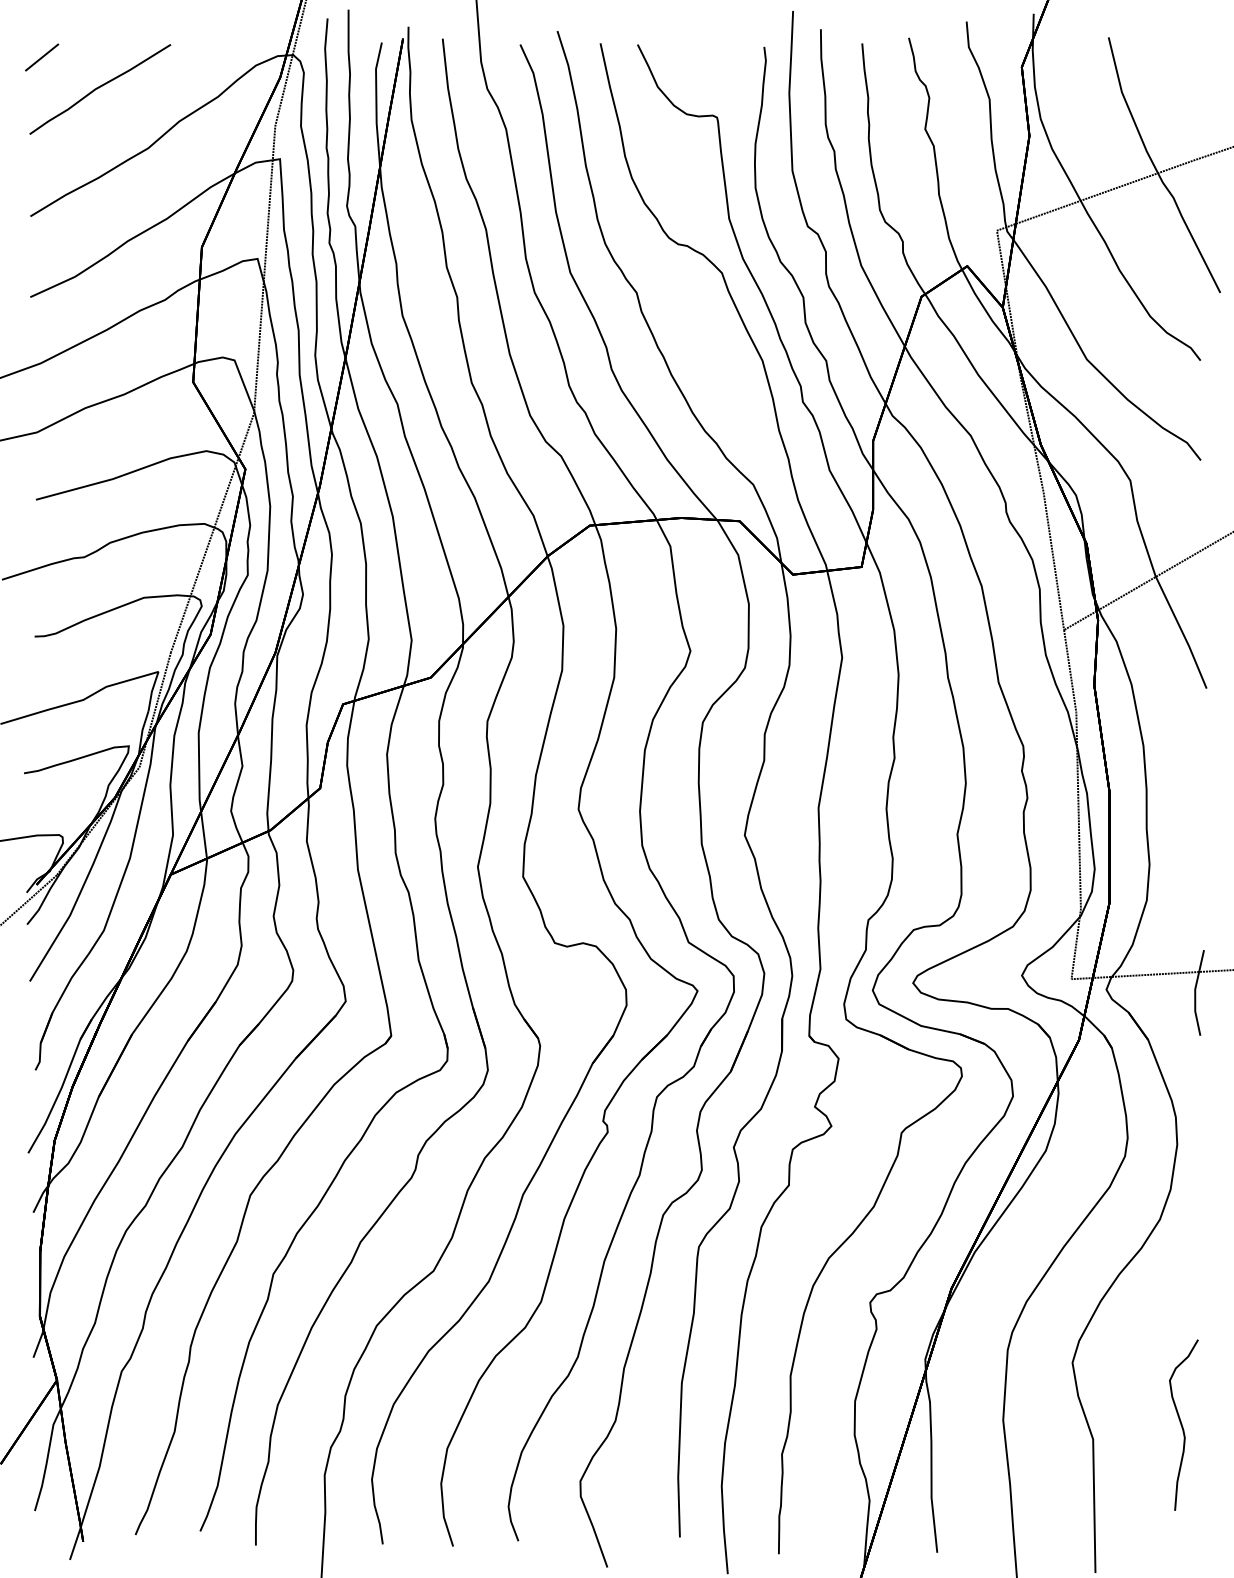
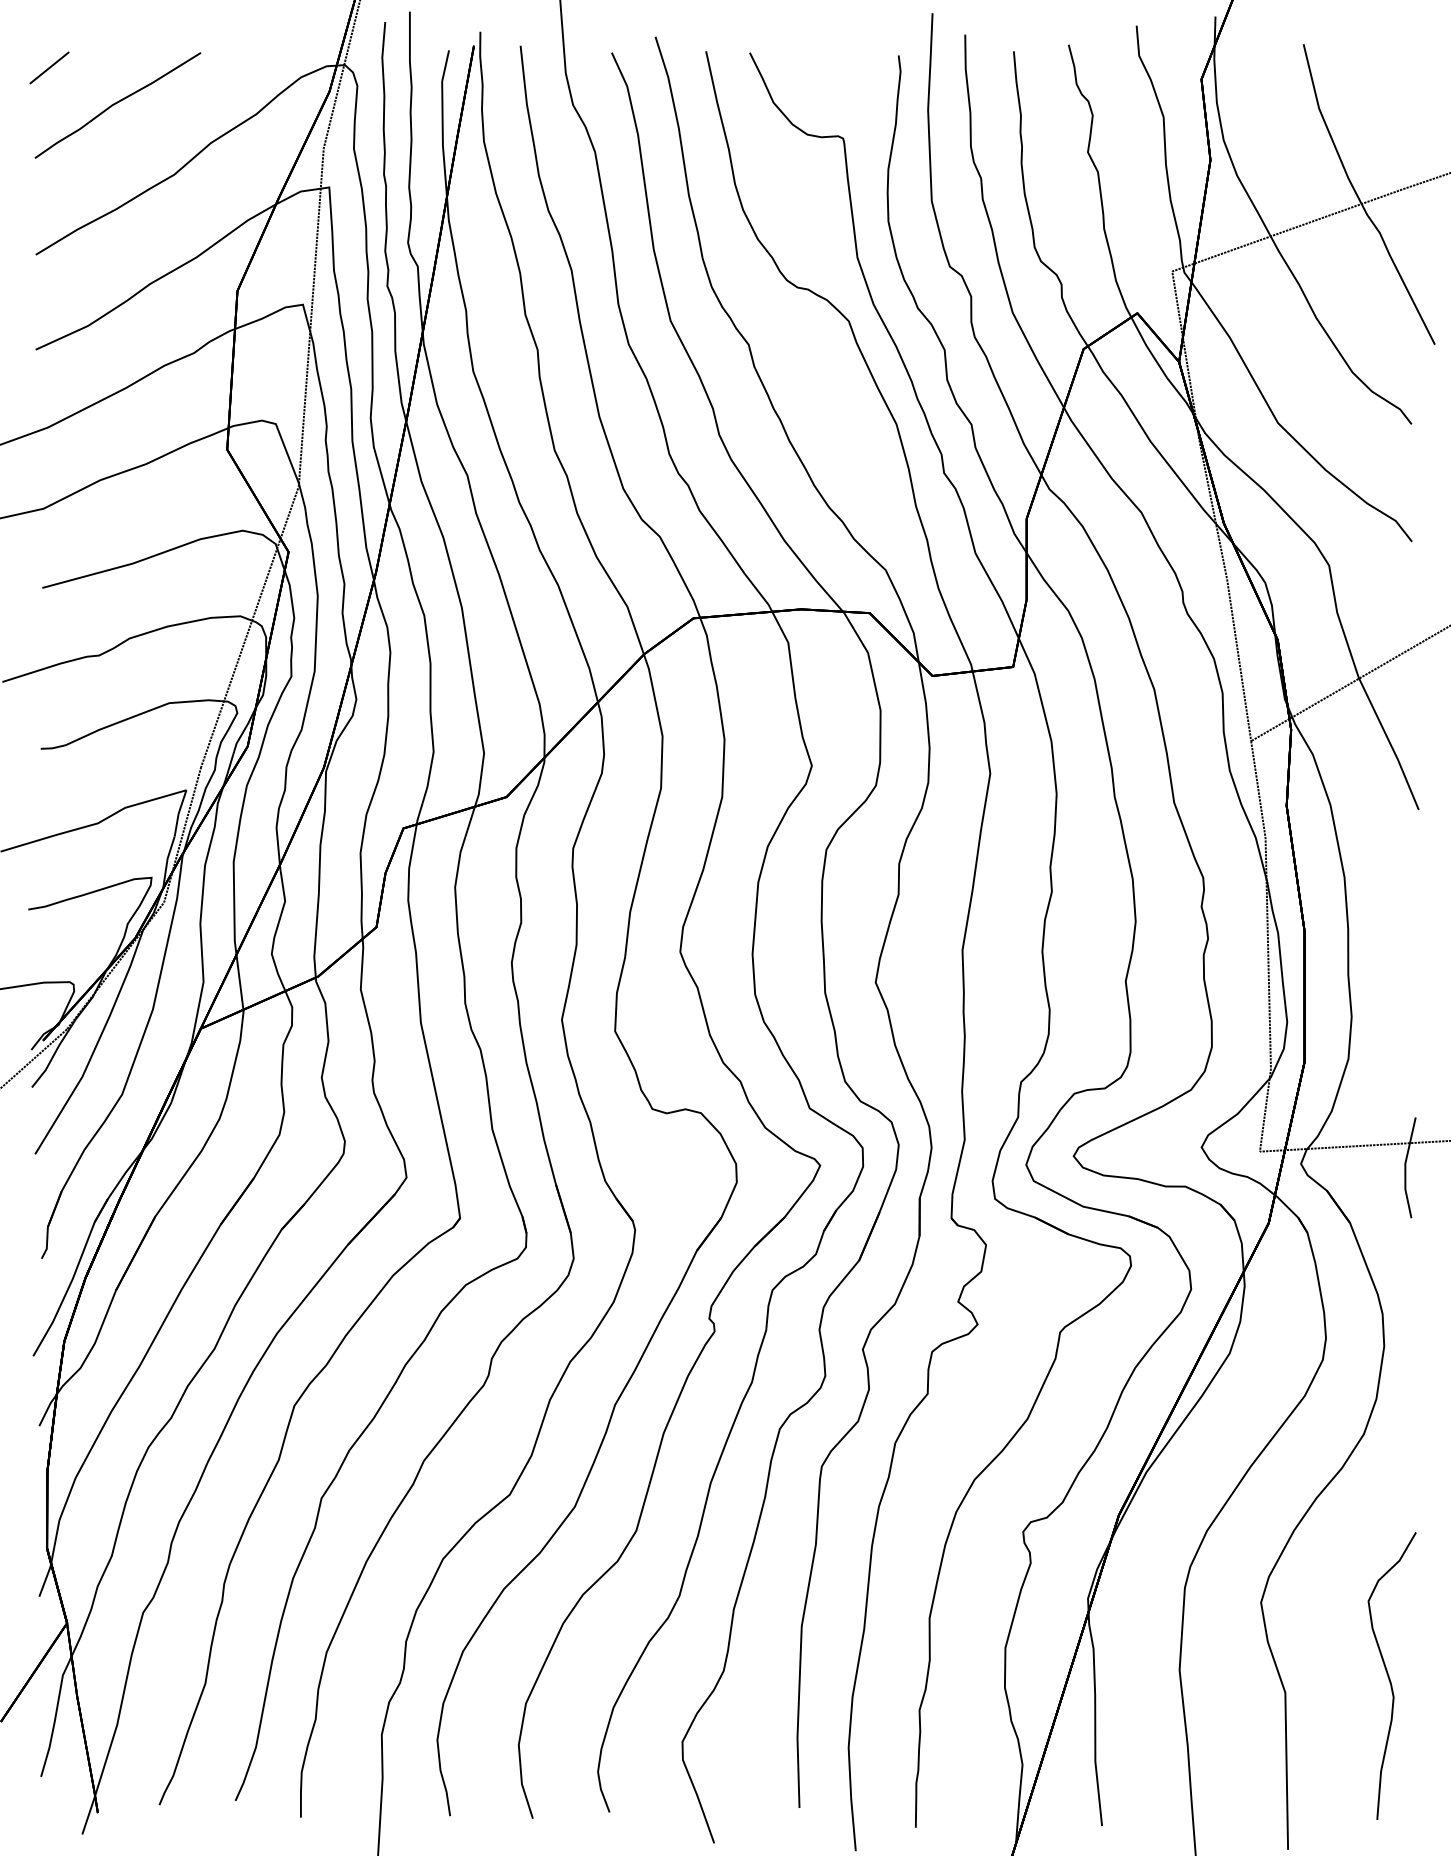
part: (1183, 1424) -> (1391, 1675), size x1.43

